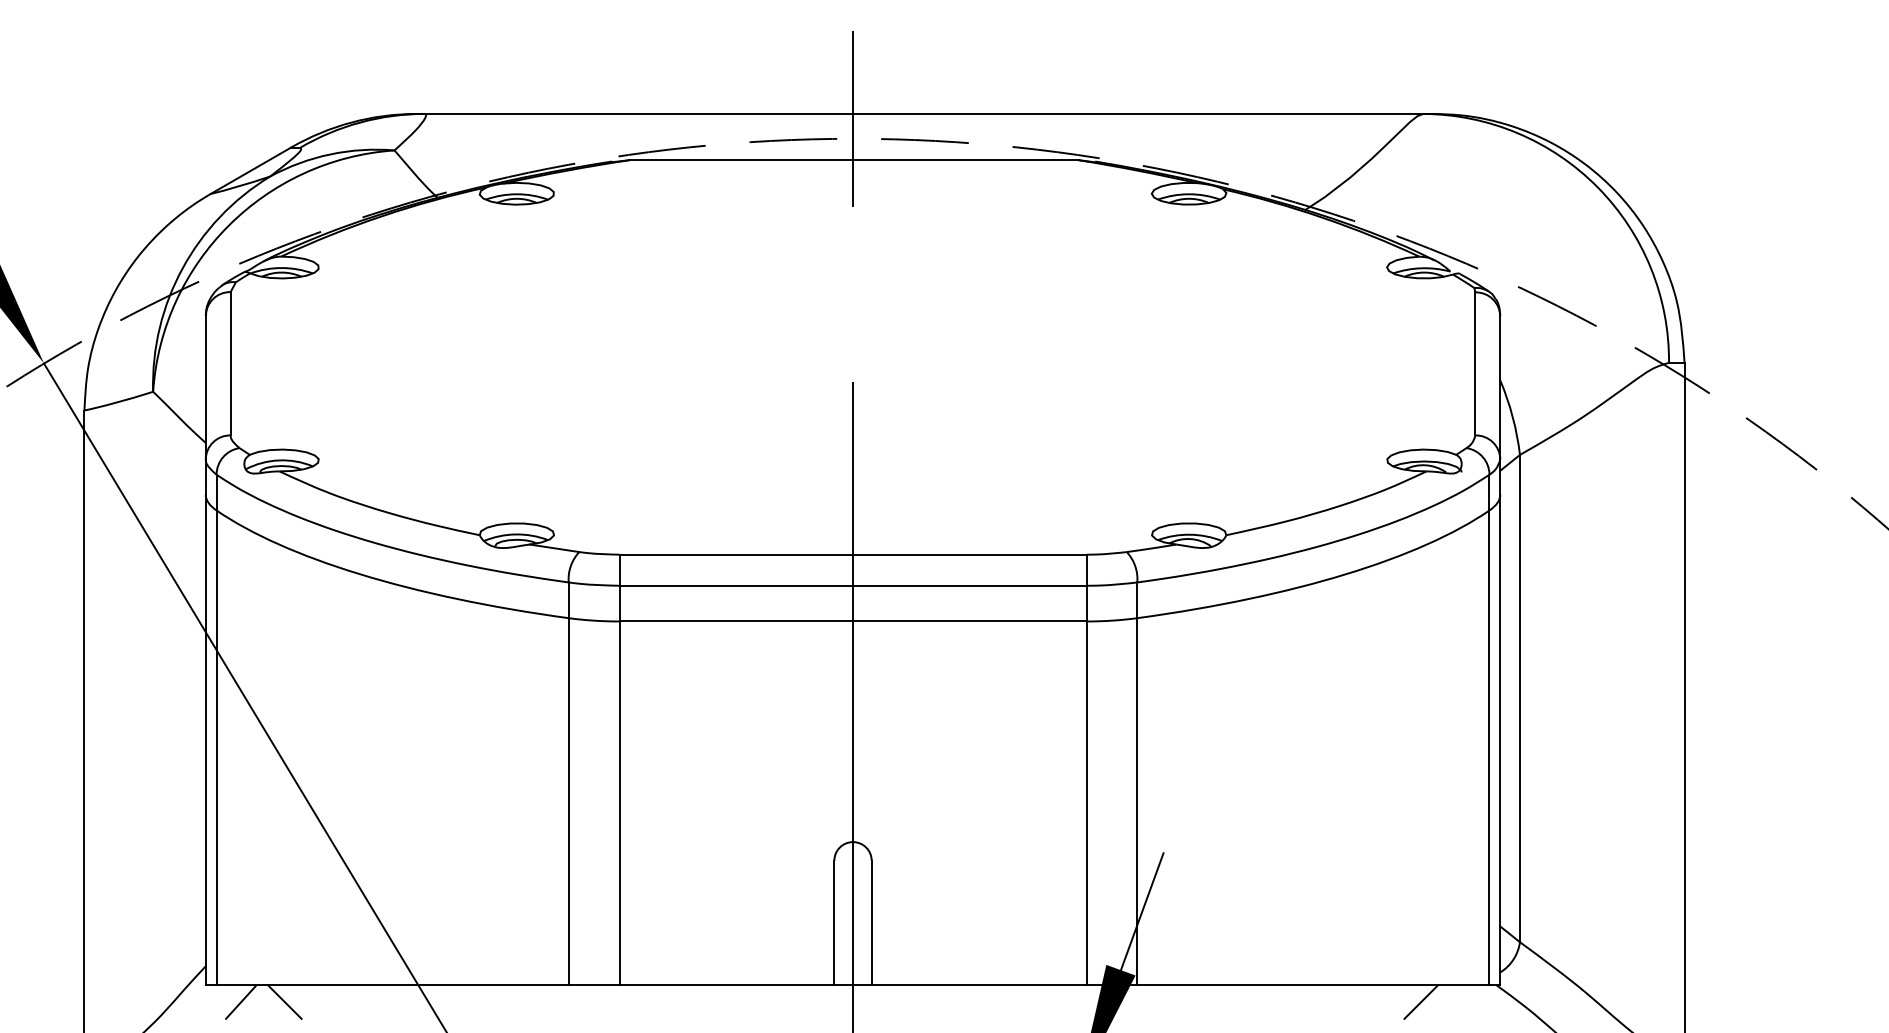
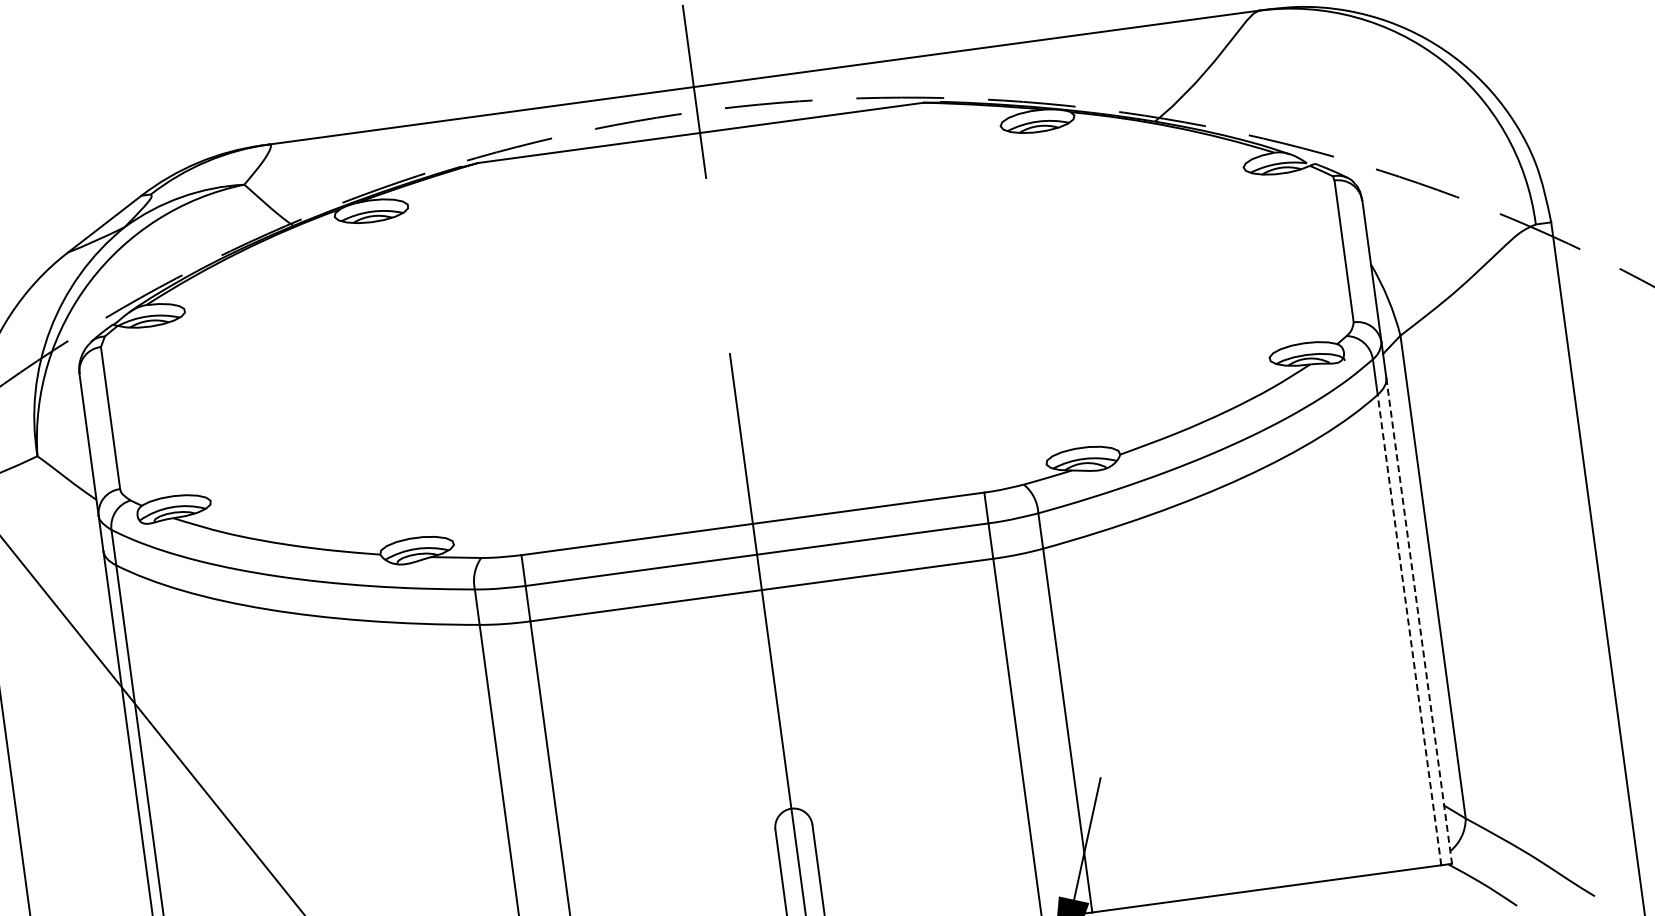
line: (1500, 740) -> (1419, 621), solid -> dashed
line: (1489, 747) -> (1409, 629), solid -> dashed
line: (1421, 1001) -> (1376, 890), removed

